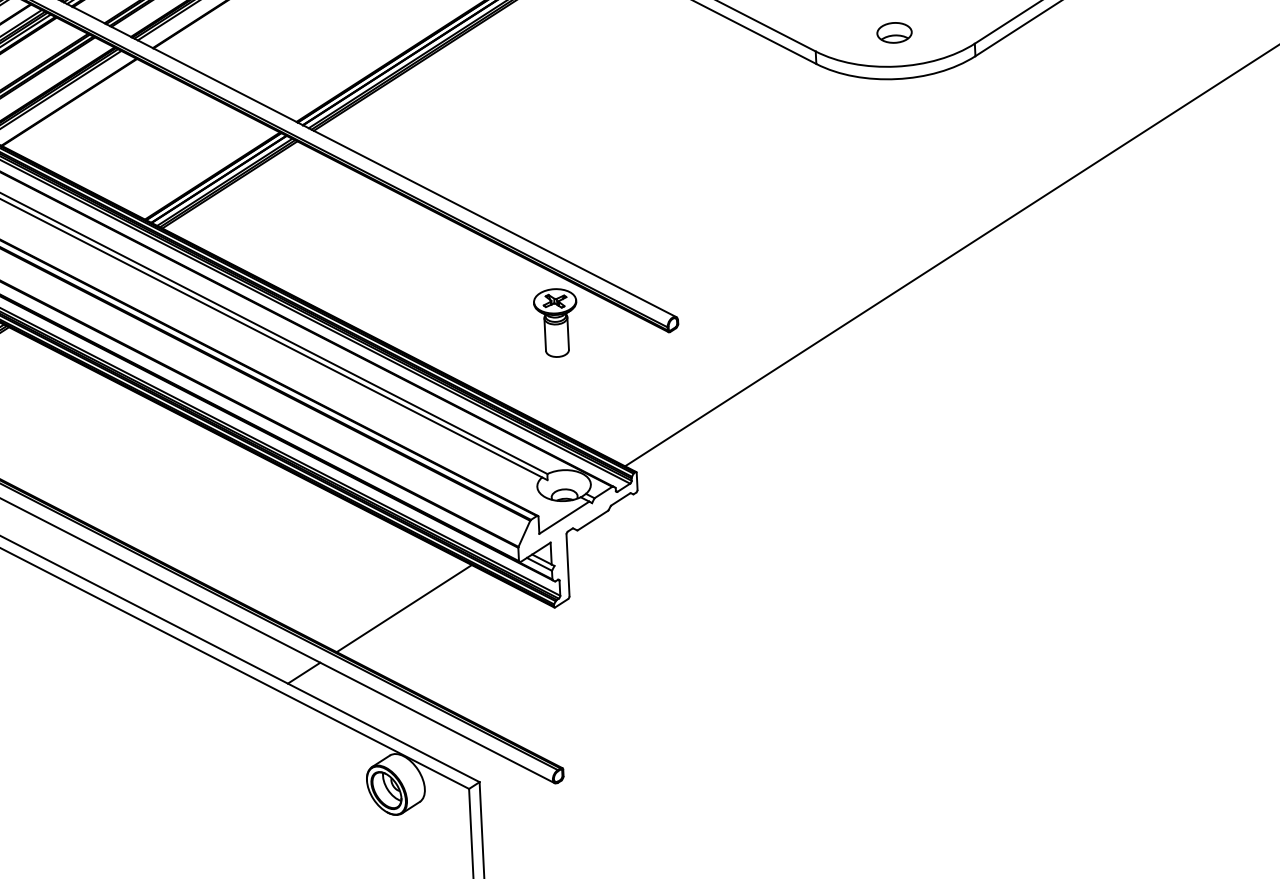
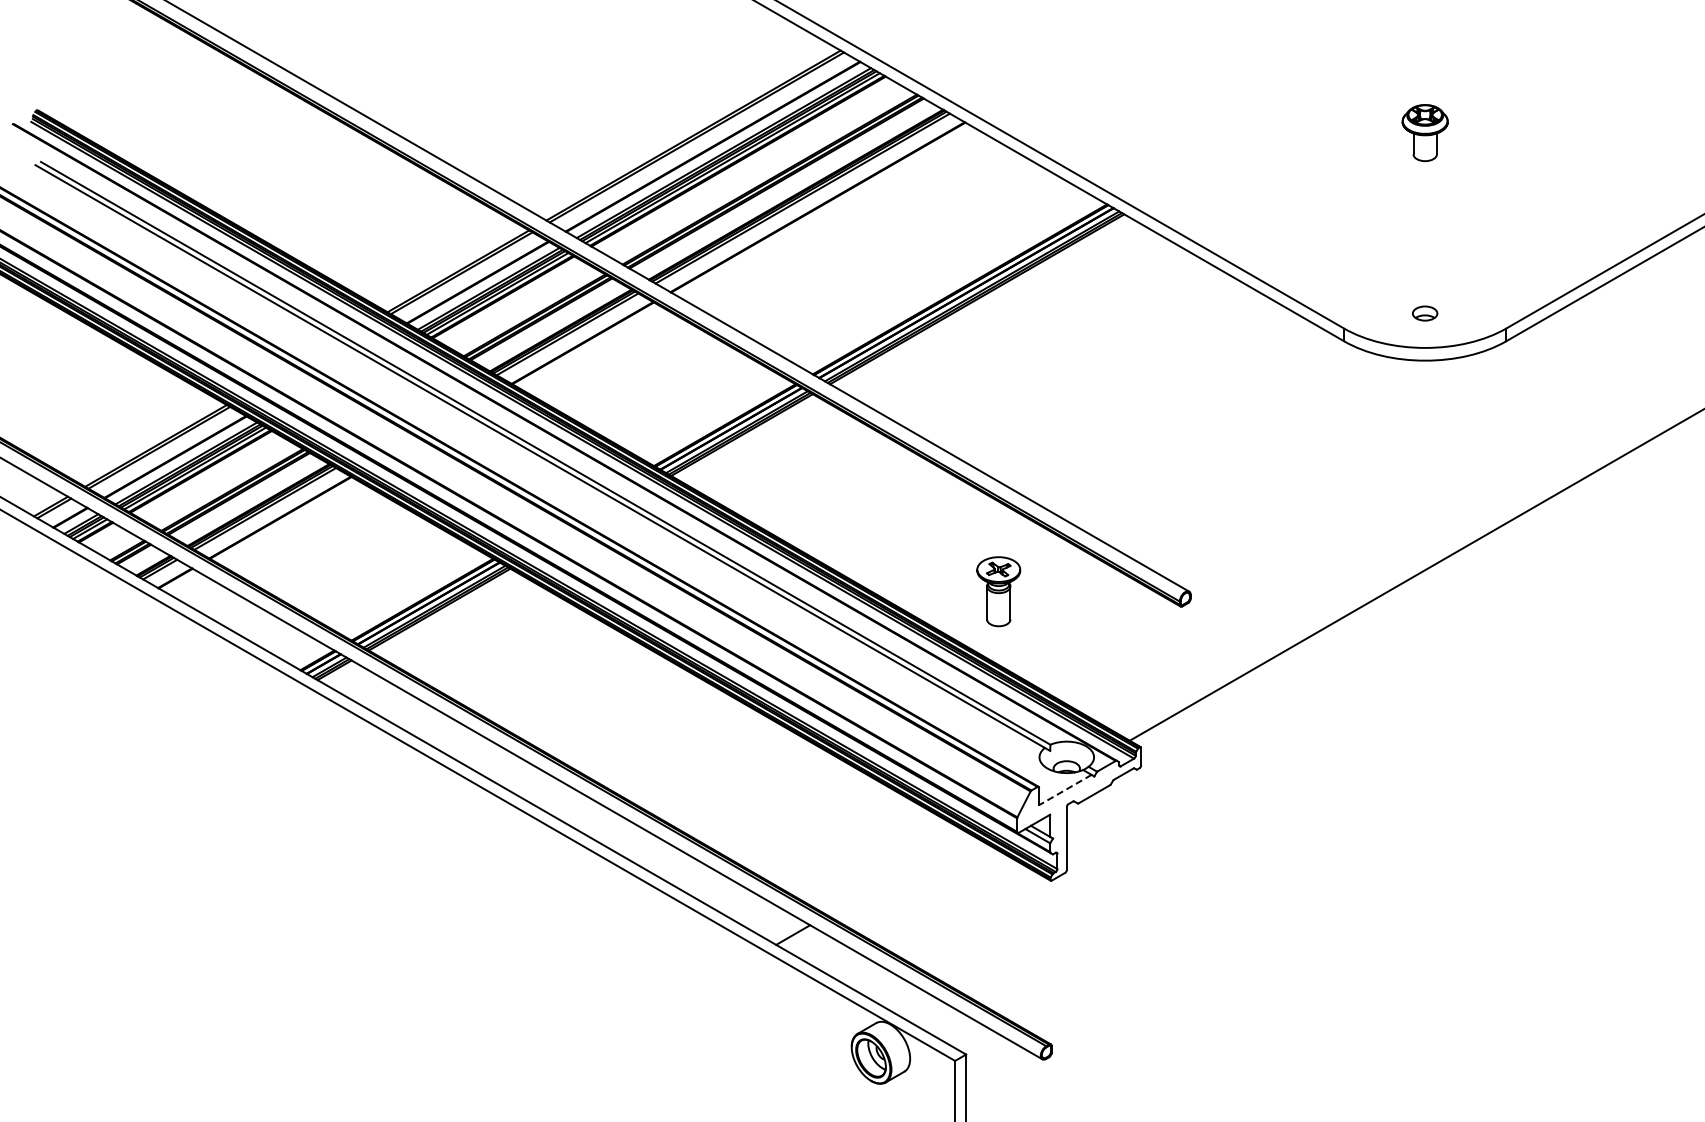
part: (893, 32) -> (1424, 313), size x0.7
part: (555, 322) -> (998, 591), moved
line: (563, 518) -> (1064, 790), solid -> dashed
line: (404, 608) -> (898, 874), removed

